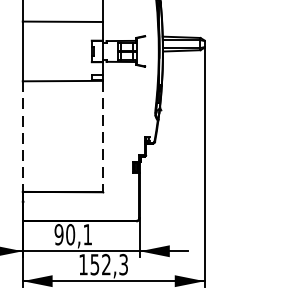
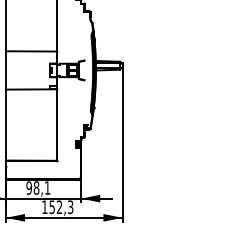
line: (22, 137) -> (5, 125), dashed -> solid
line: (103, 137) -> (57, 125), dashed -> solid
text: (70, 233) -> (36, 187), 90,1 -> 98,1

